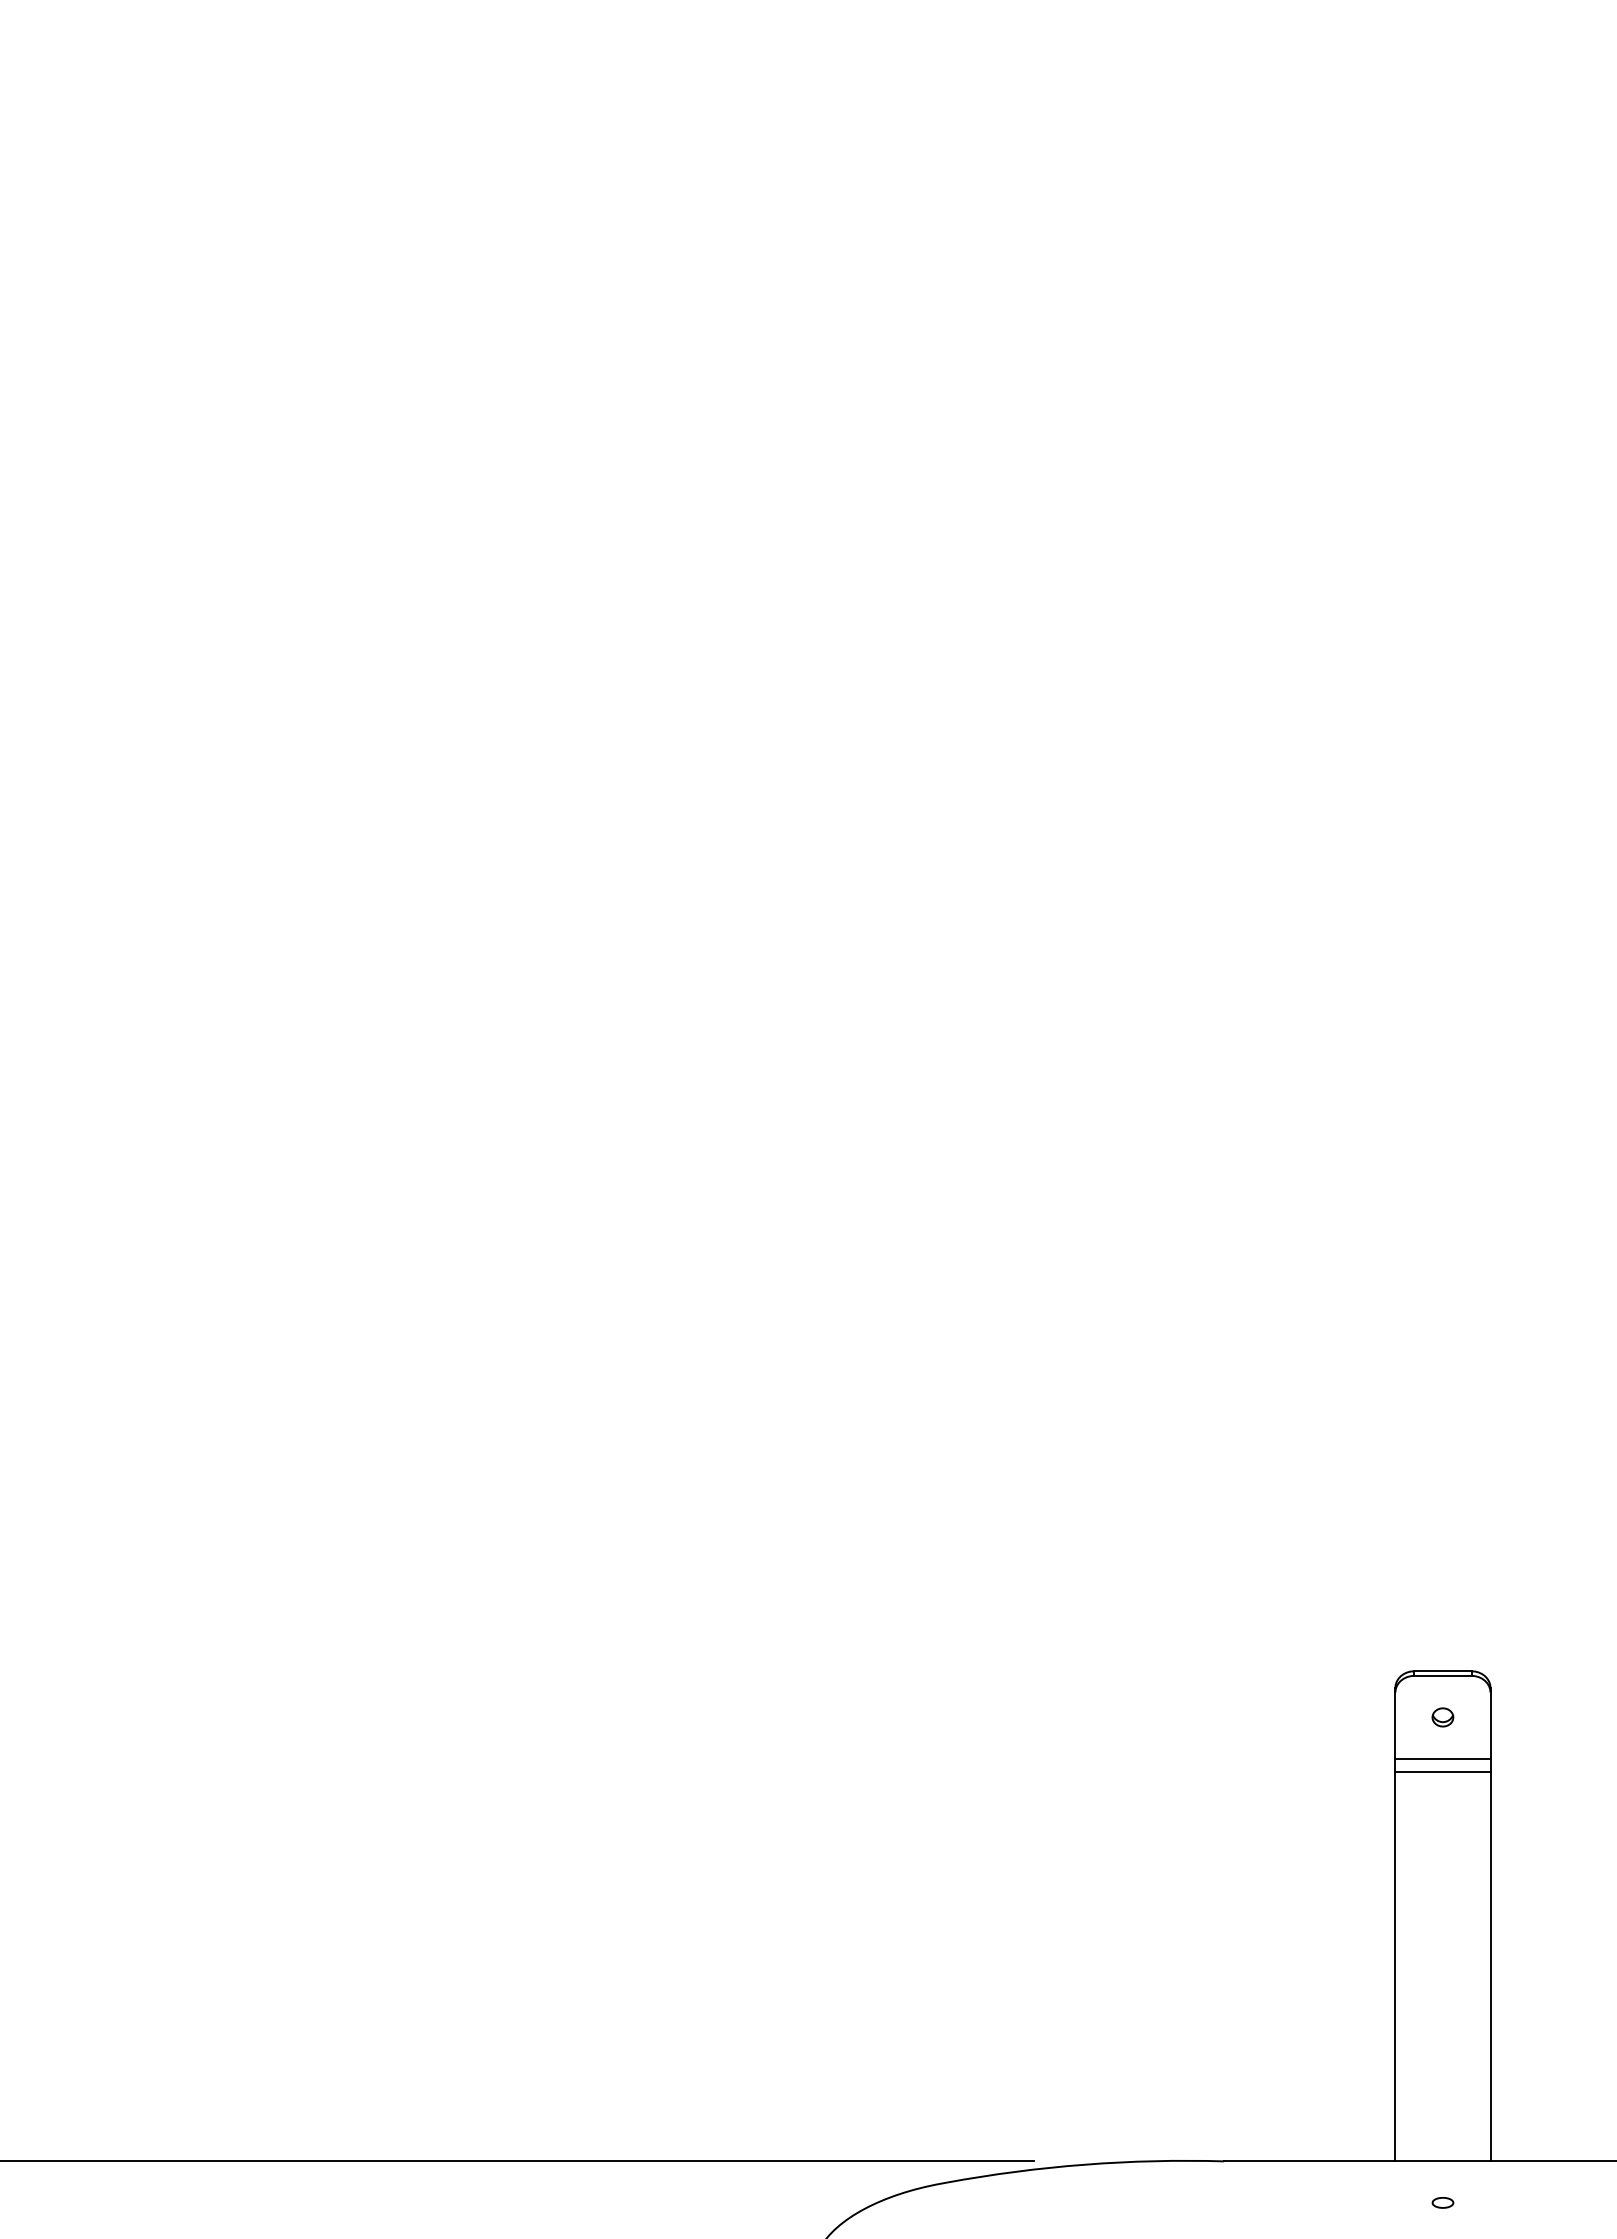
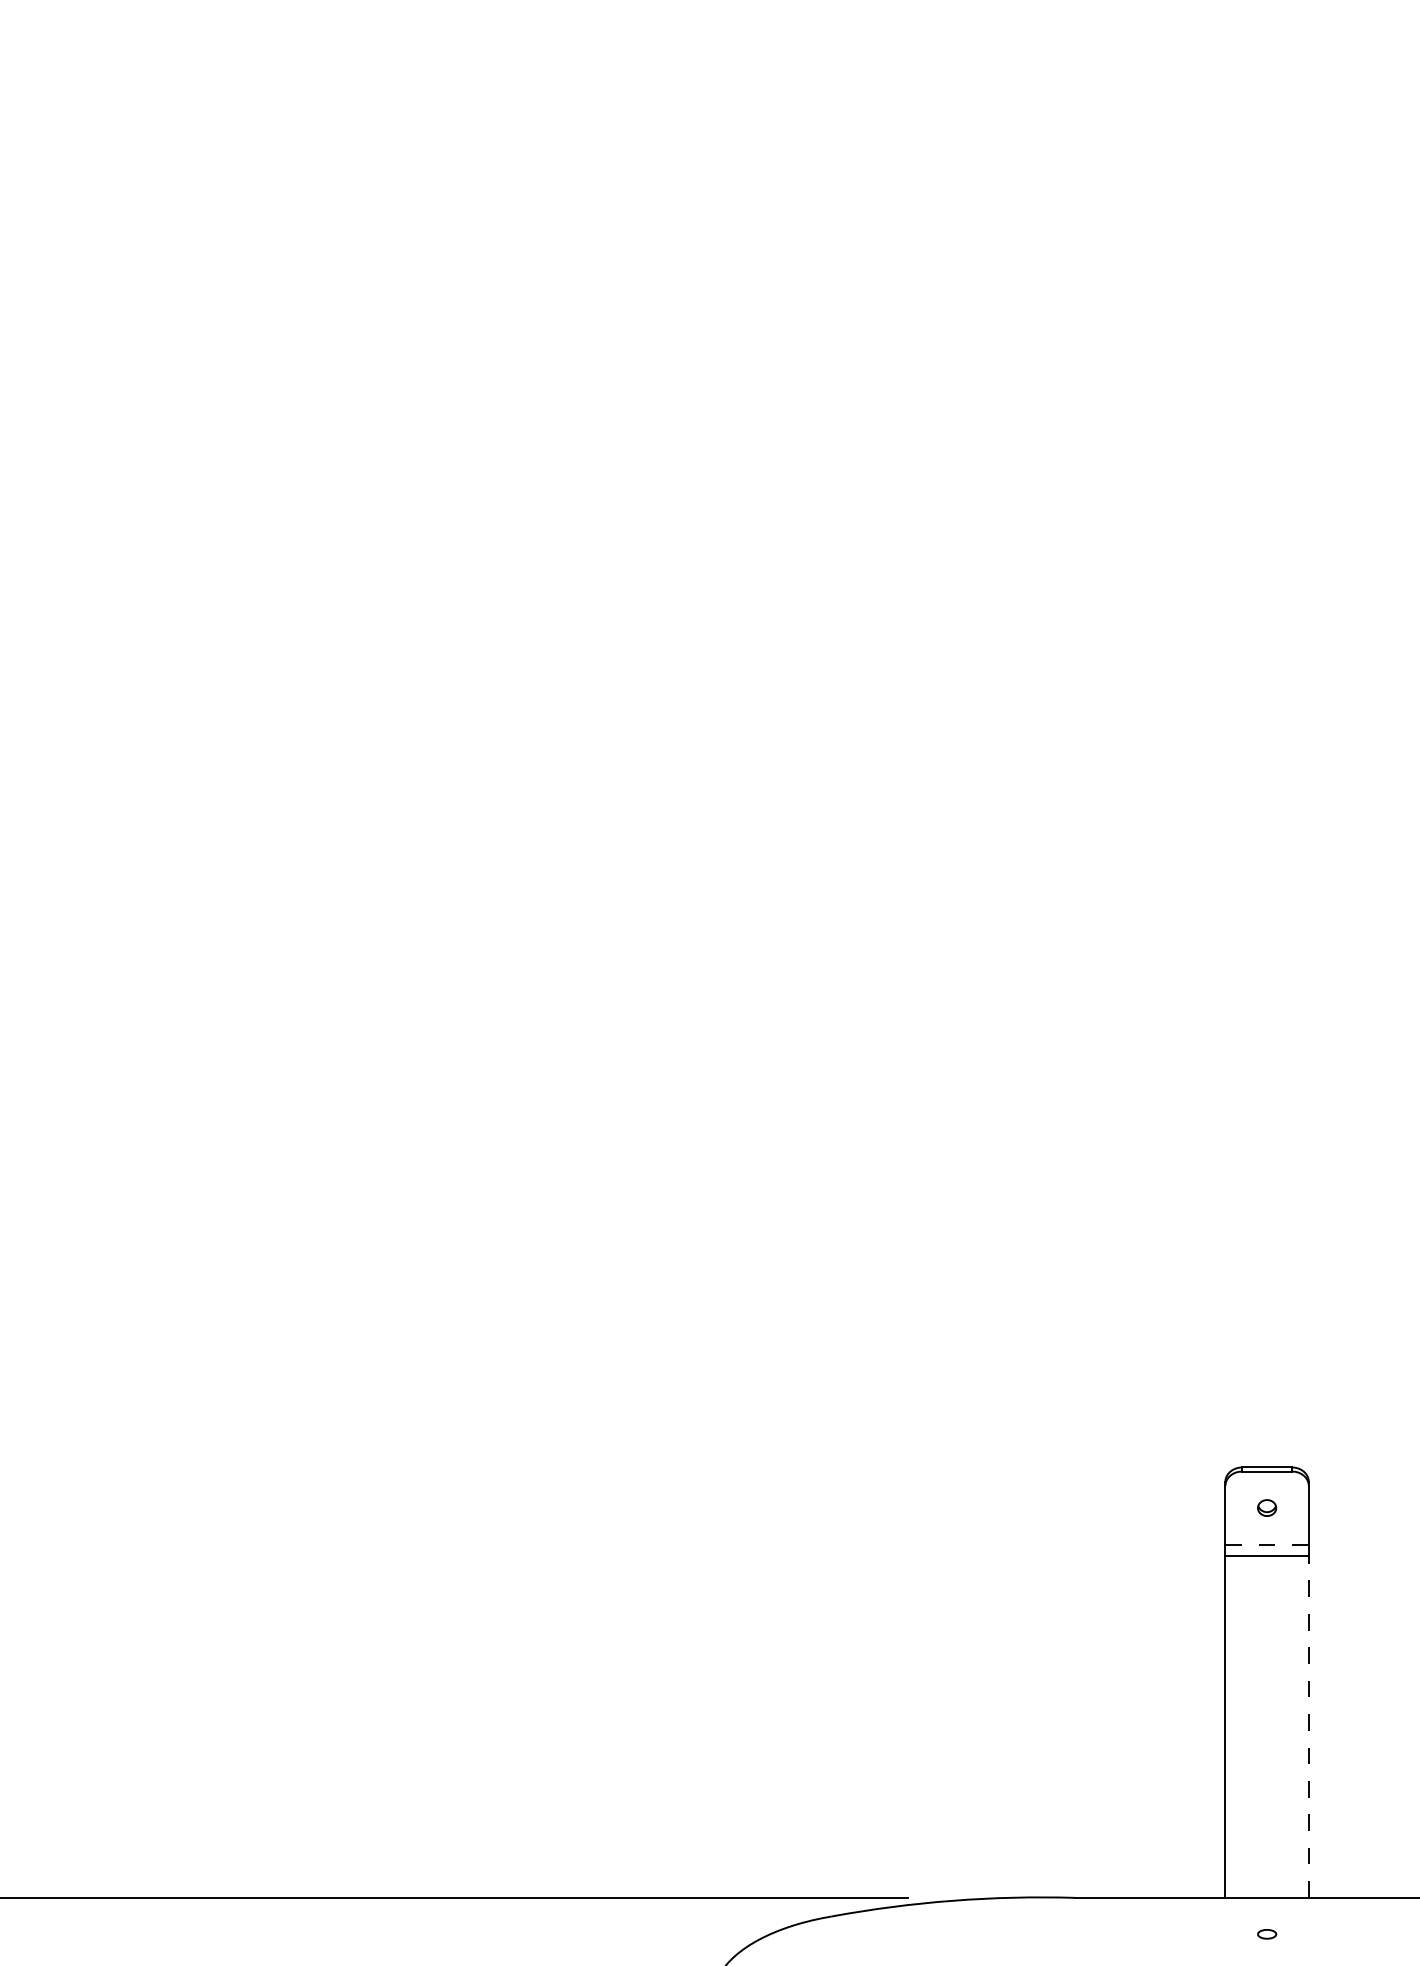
line: (1442, 1759) -> (1266, 1544), solid -> dashed
line: (1490, 1966) -> (1308, 1726), solid -> dashed

